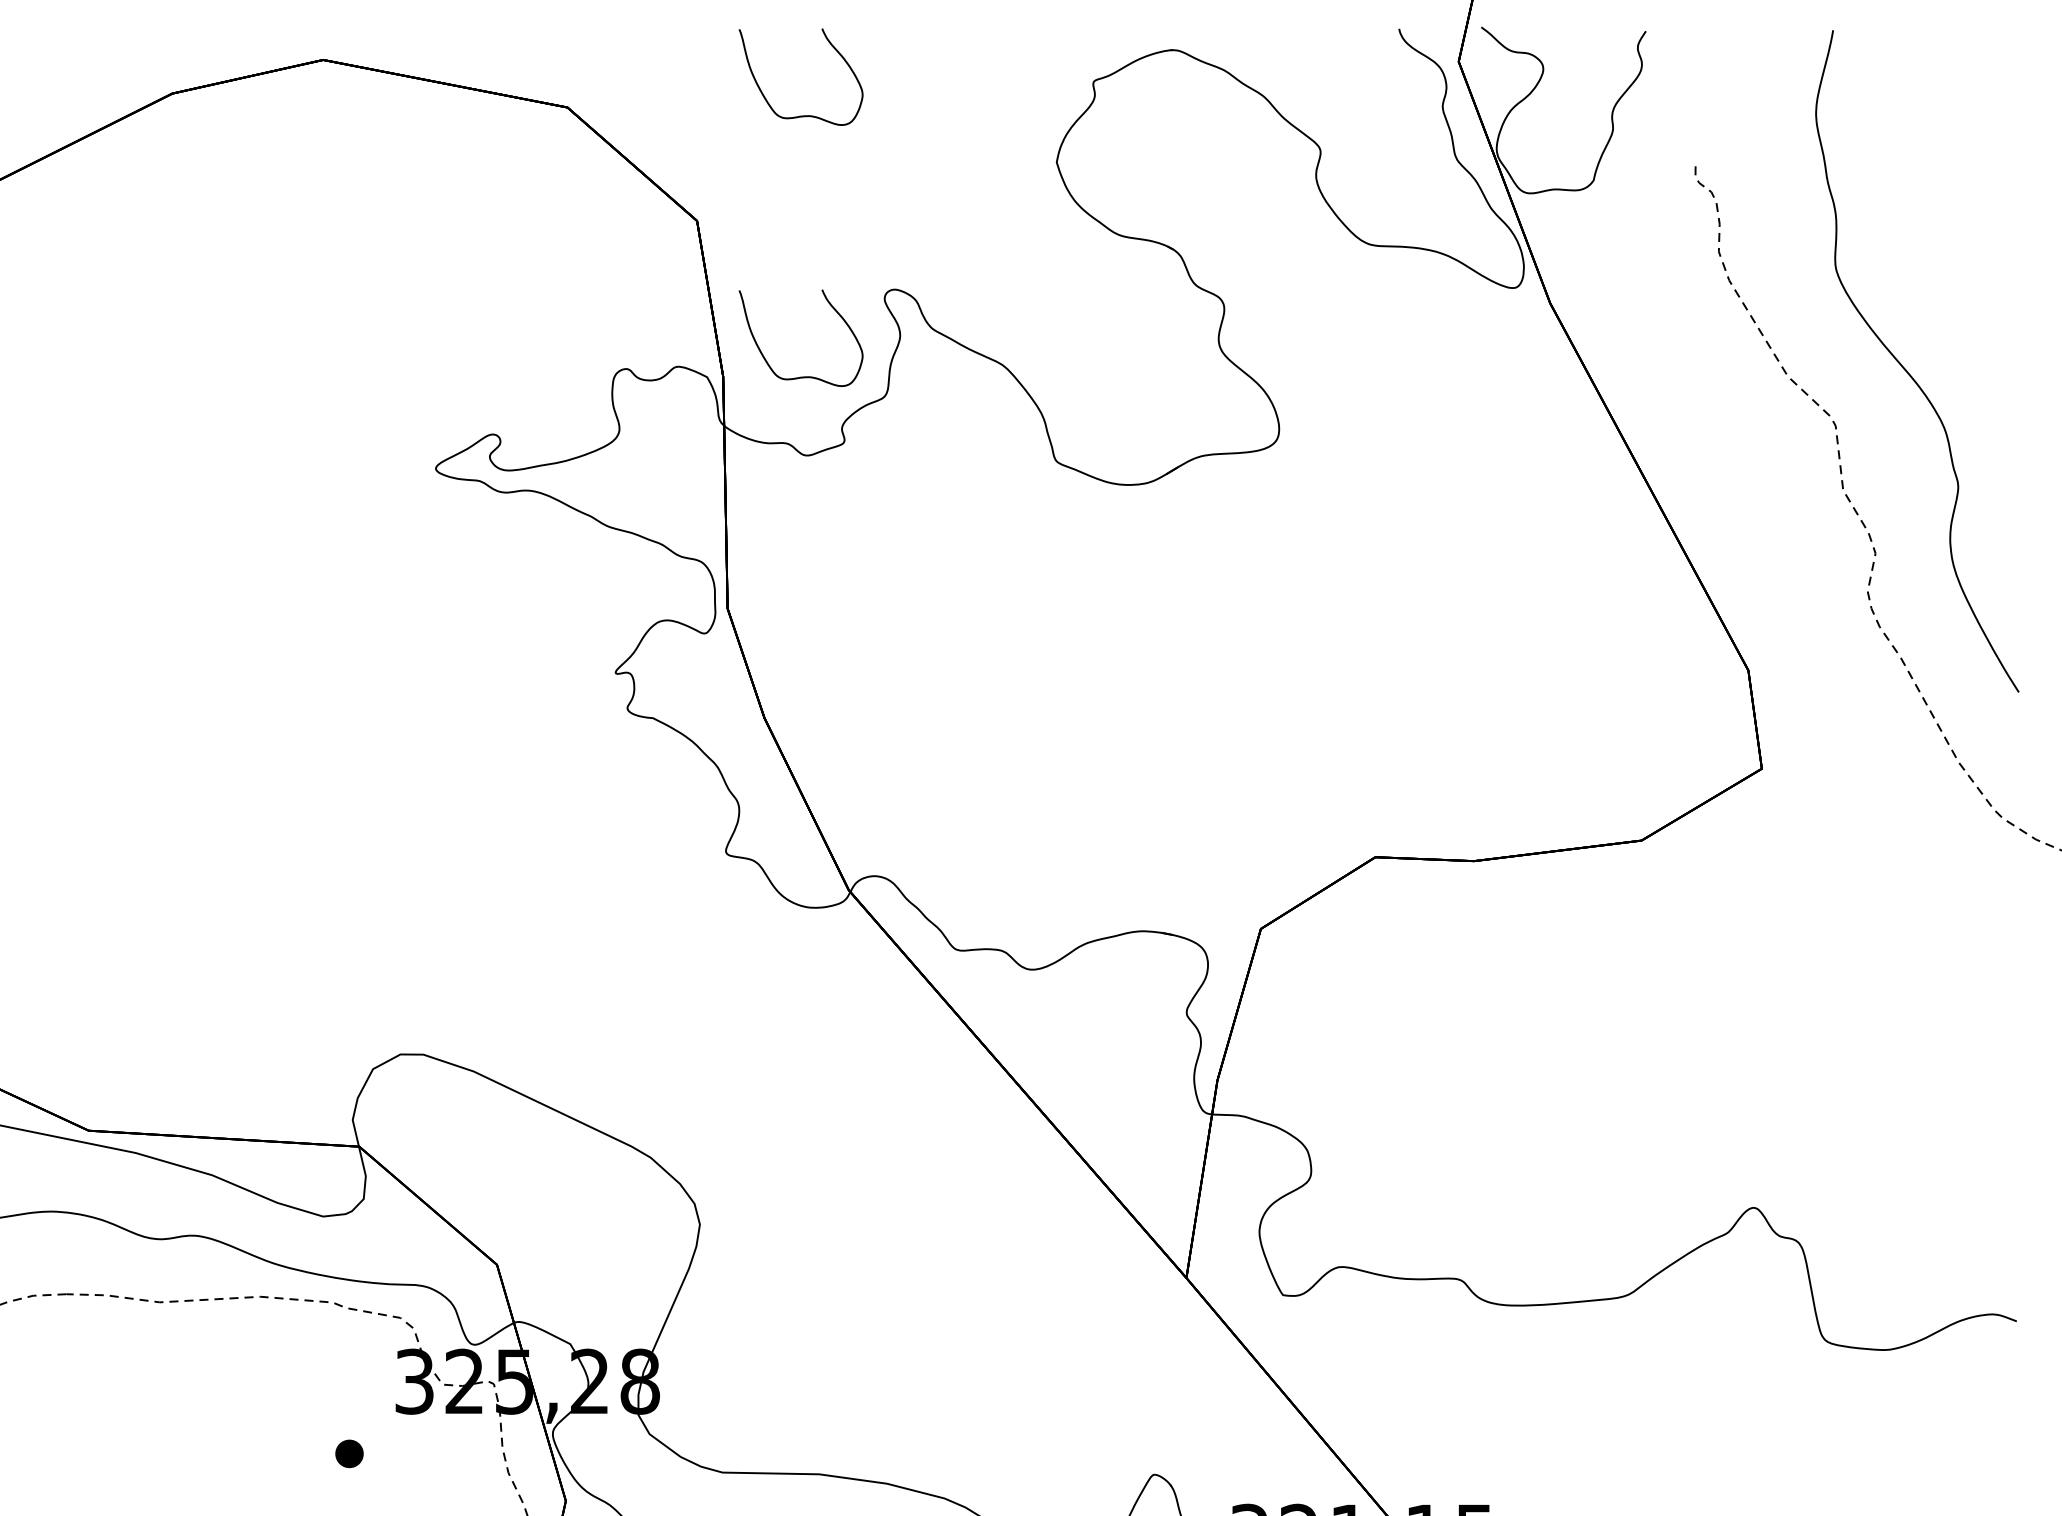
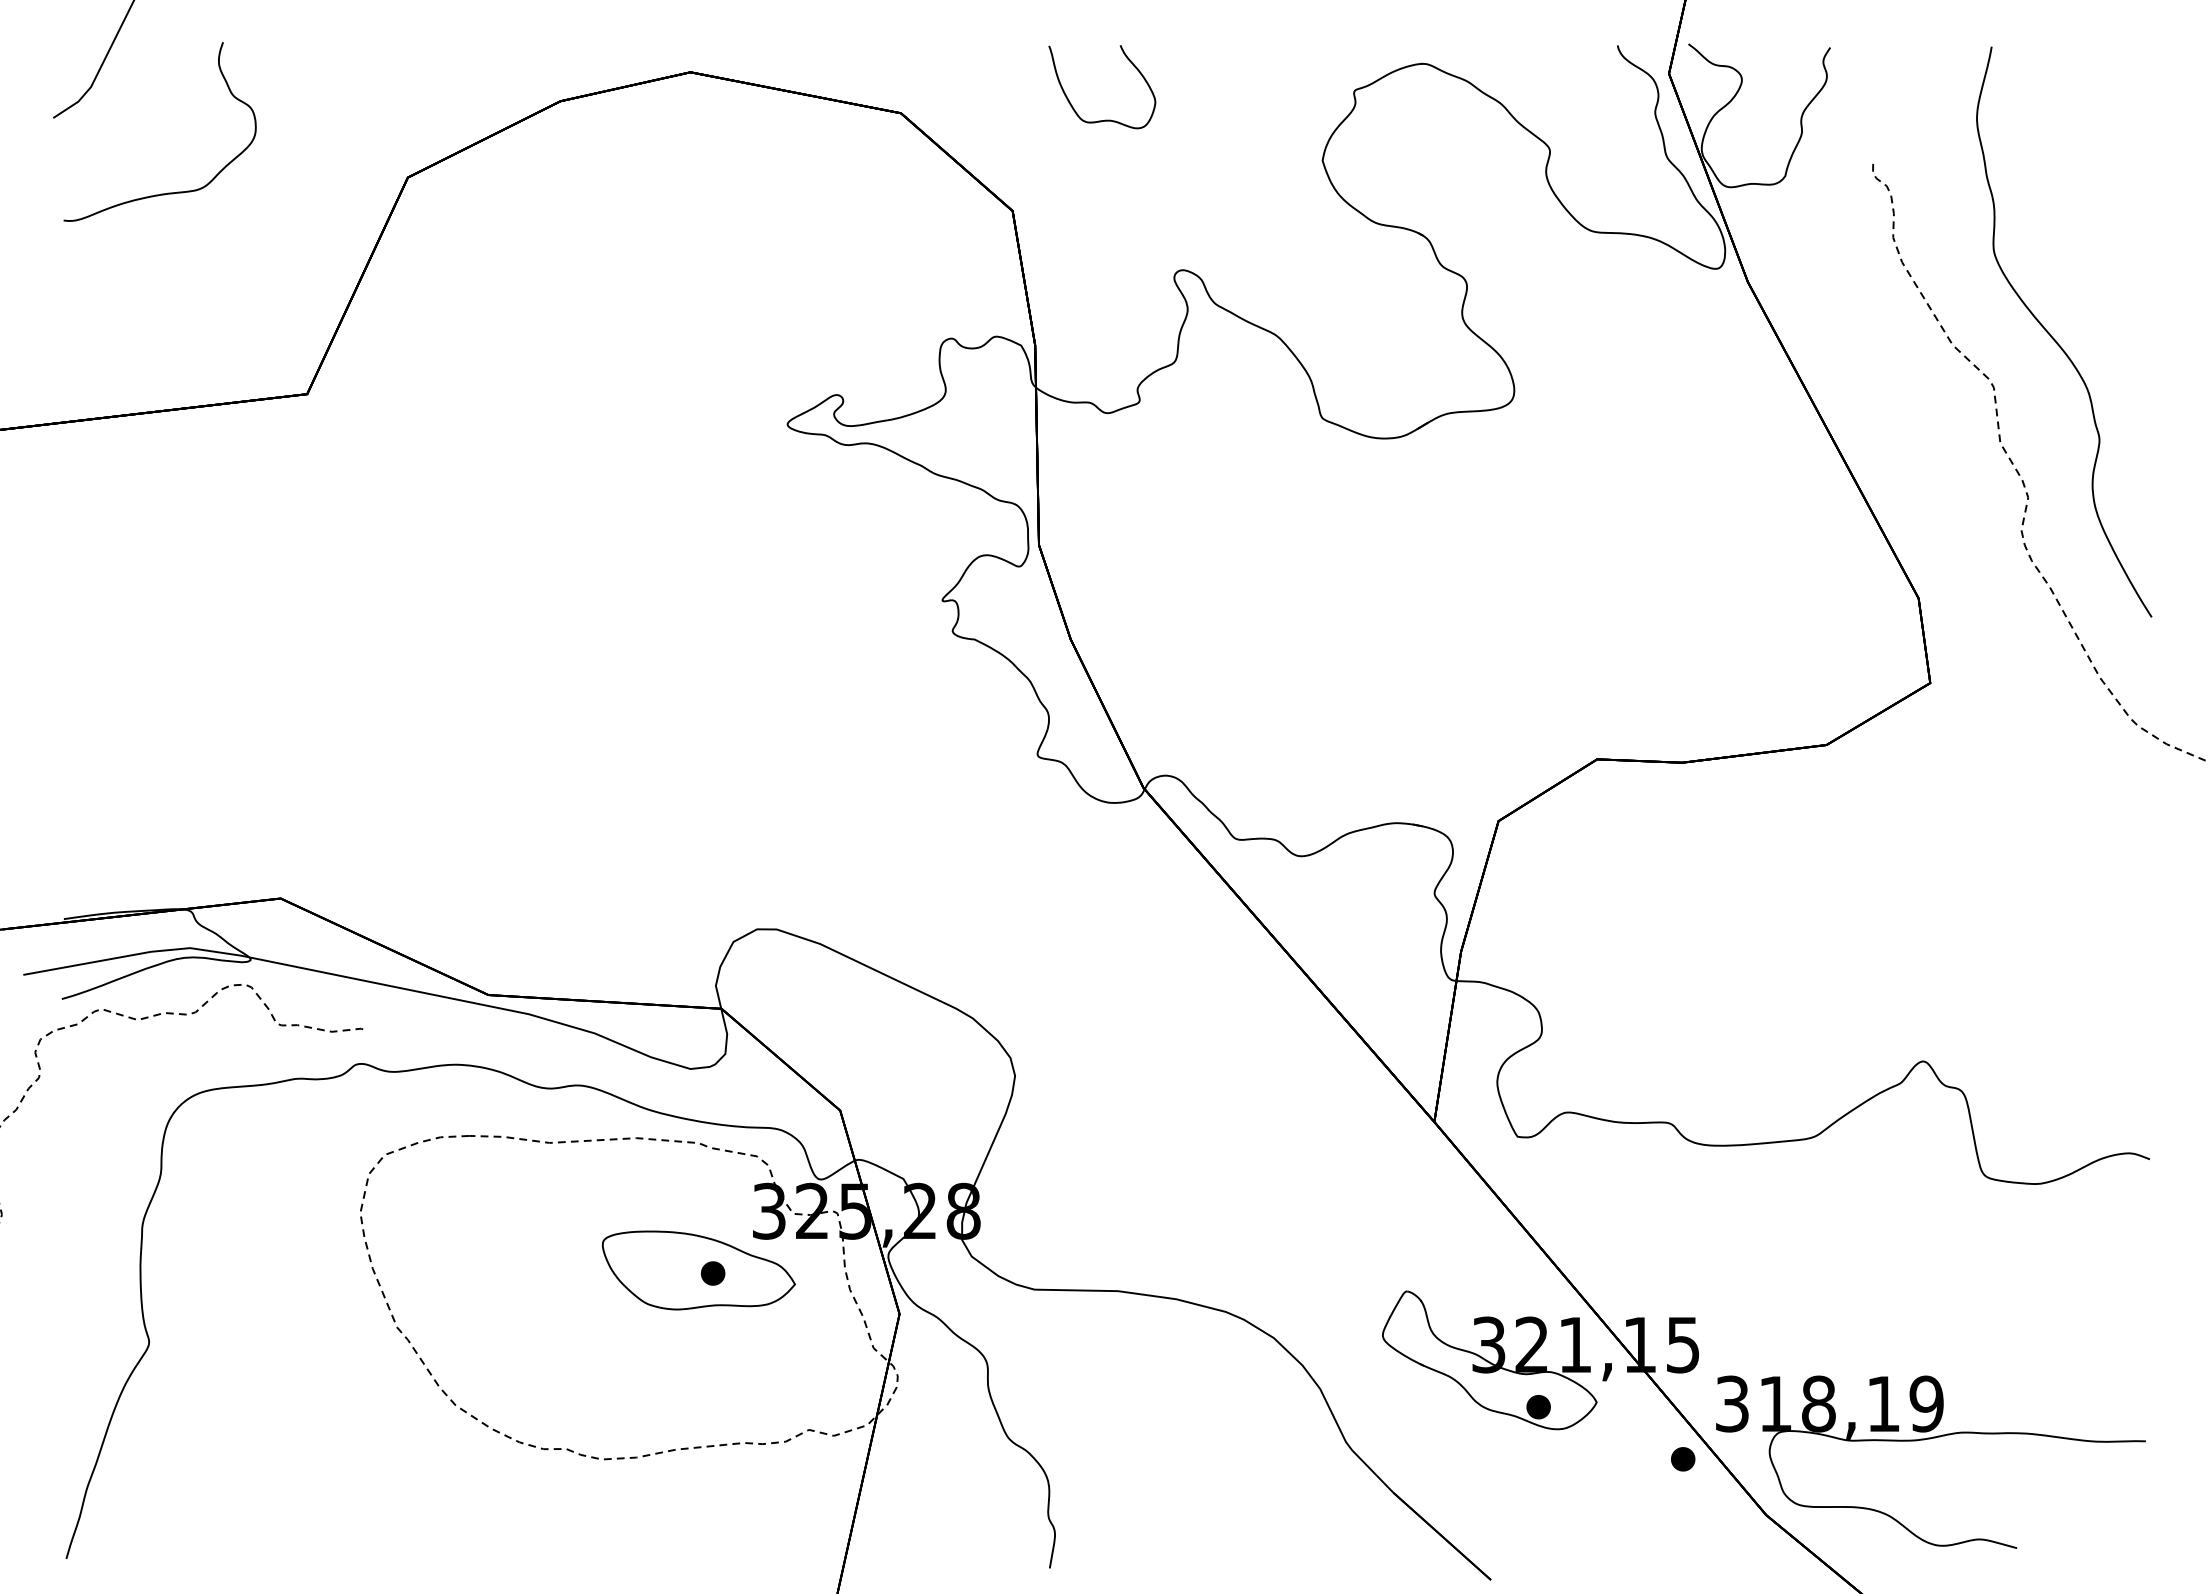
curve: (804, 375) -> (1105, 344), removed
part: (332, 1450) -> (698, 1270), added

